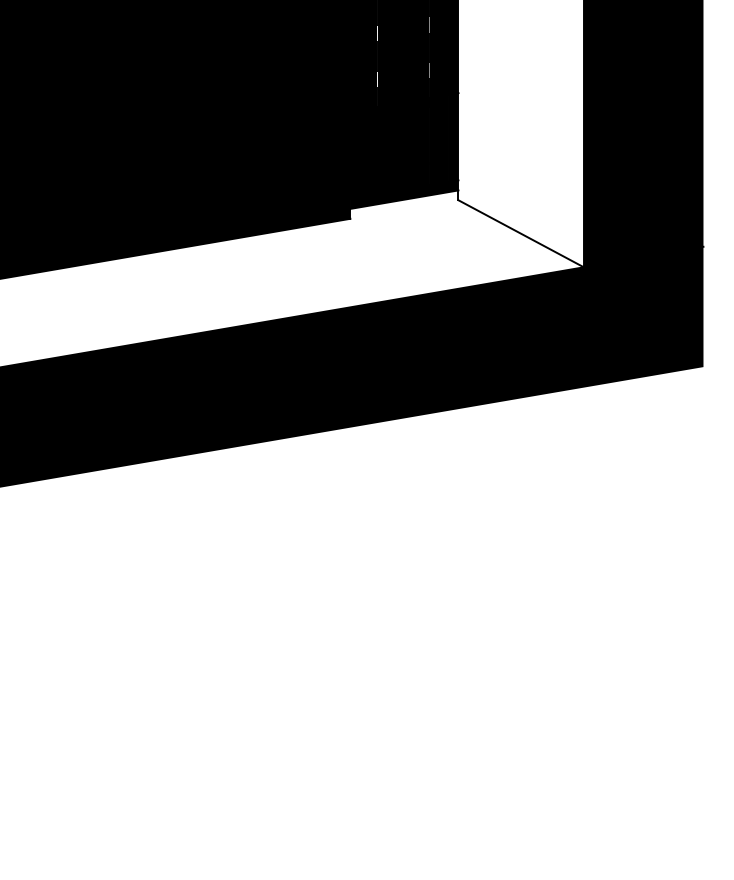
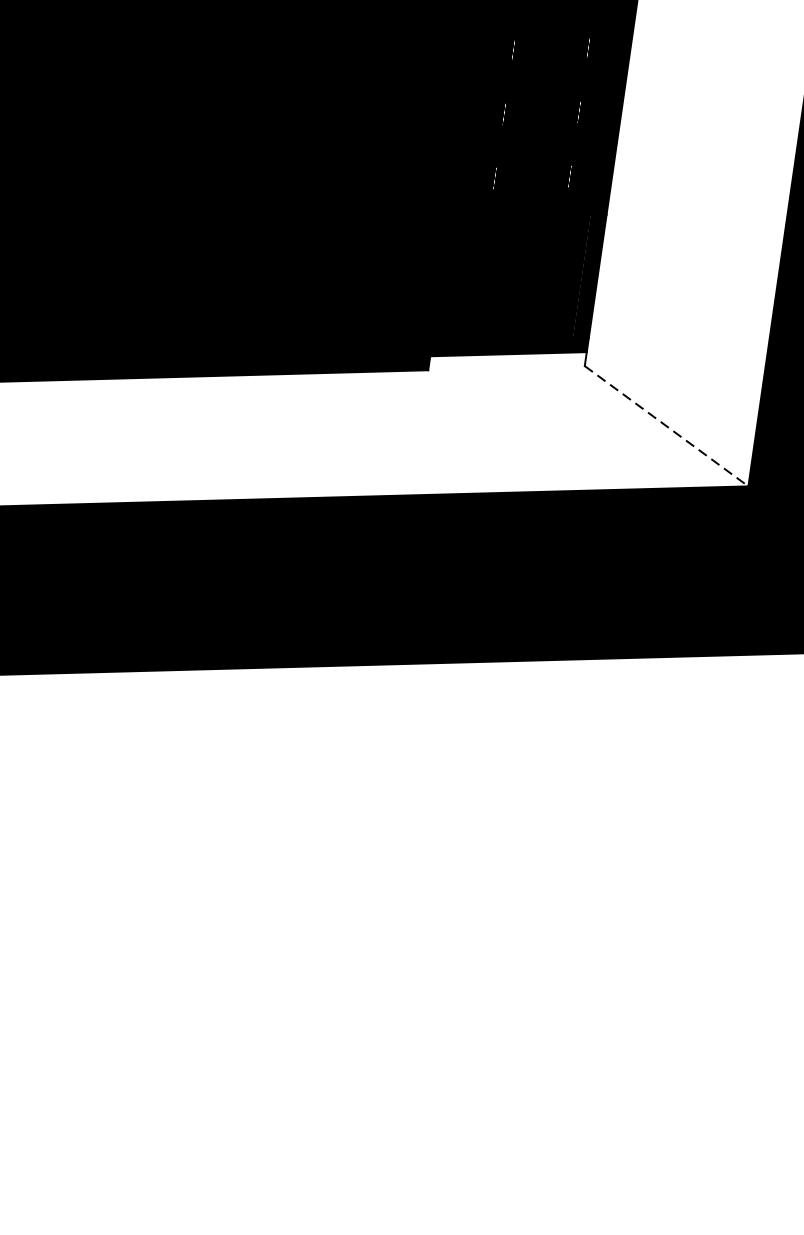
line: (521, 234) -> (666, 427), solid -> dashed

